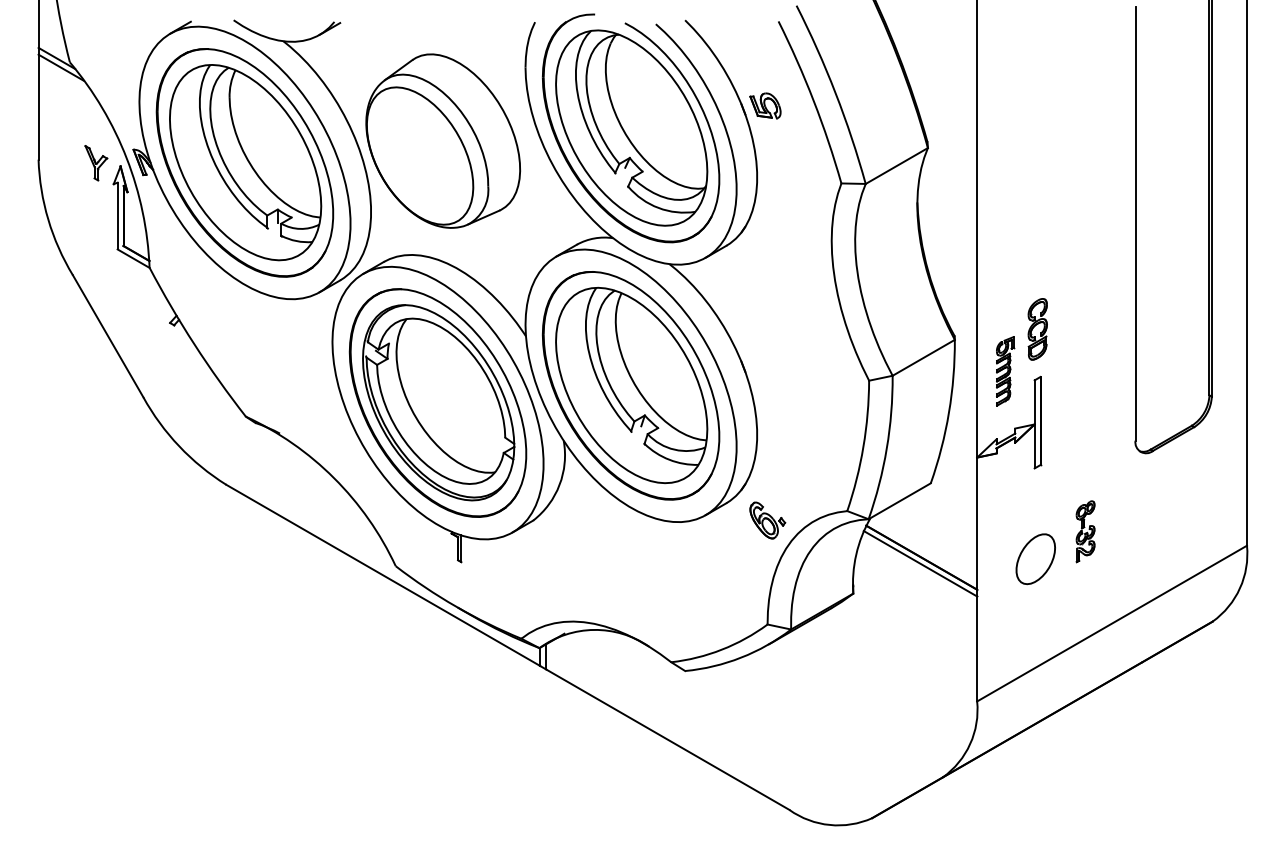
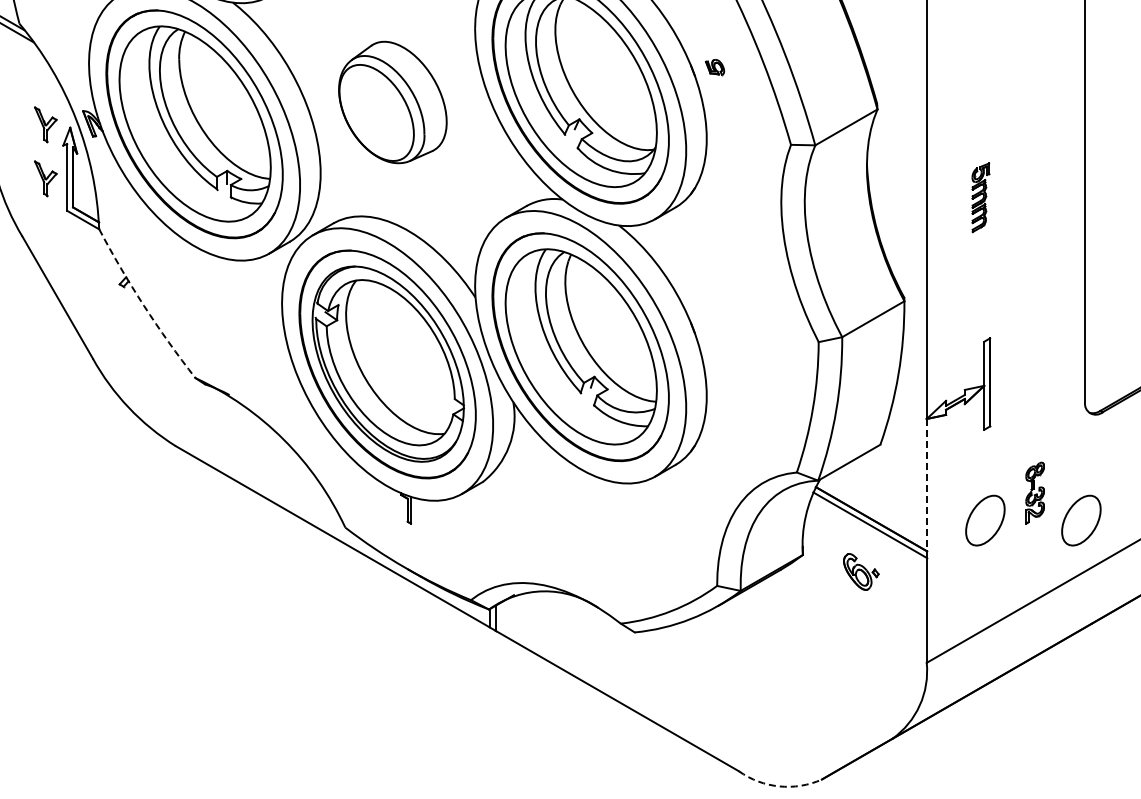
part: (765, 105) -> (715, 66), size x0.6
part: (443, 140) -> (393, 101), size x0.7
part: (96, 217) -> (46, 178), added
part: (1037, 329) -> (987, 290), removed
arc: (194, 344) -> (144, 305), solid -> dashed
part: (1005, 371) -> (981, 197), moved
part: (767, 520) -> (861, 571), moved
line: (977, 524) -> (927, 485), solid -> dashed
part: (1131, 559) -> (1081, 520), added
arc: (829, 825) -> (779, 786), solid -> dashed

